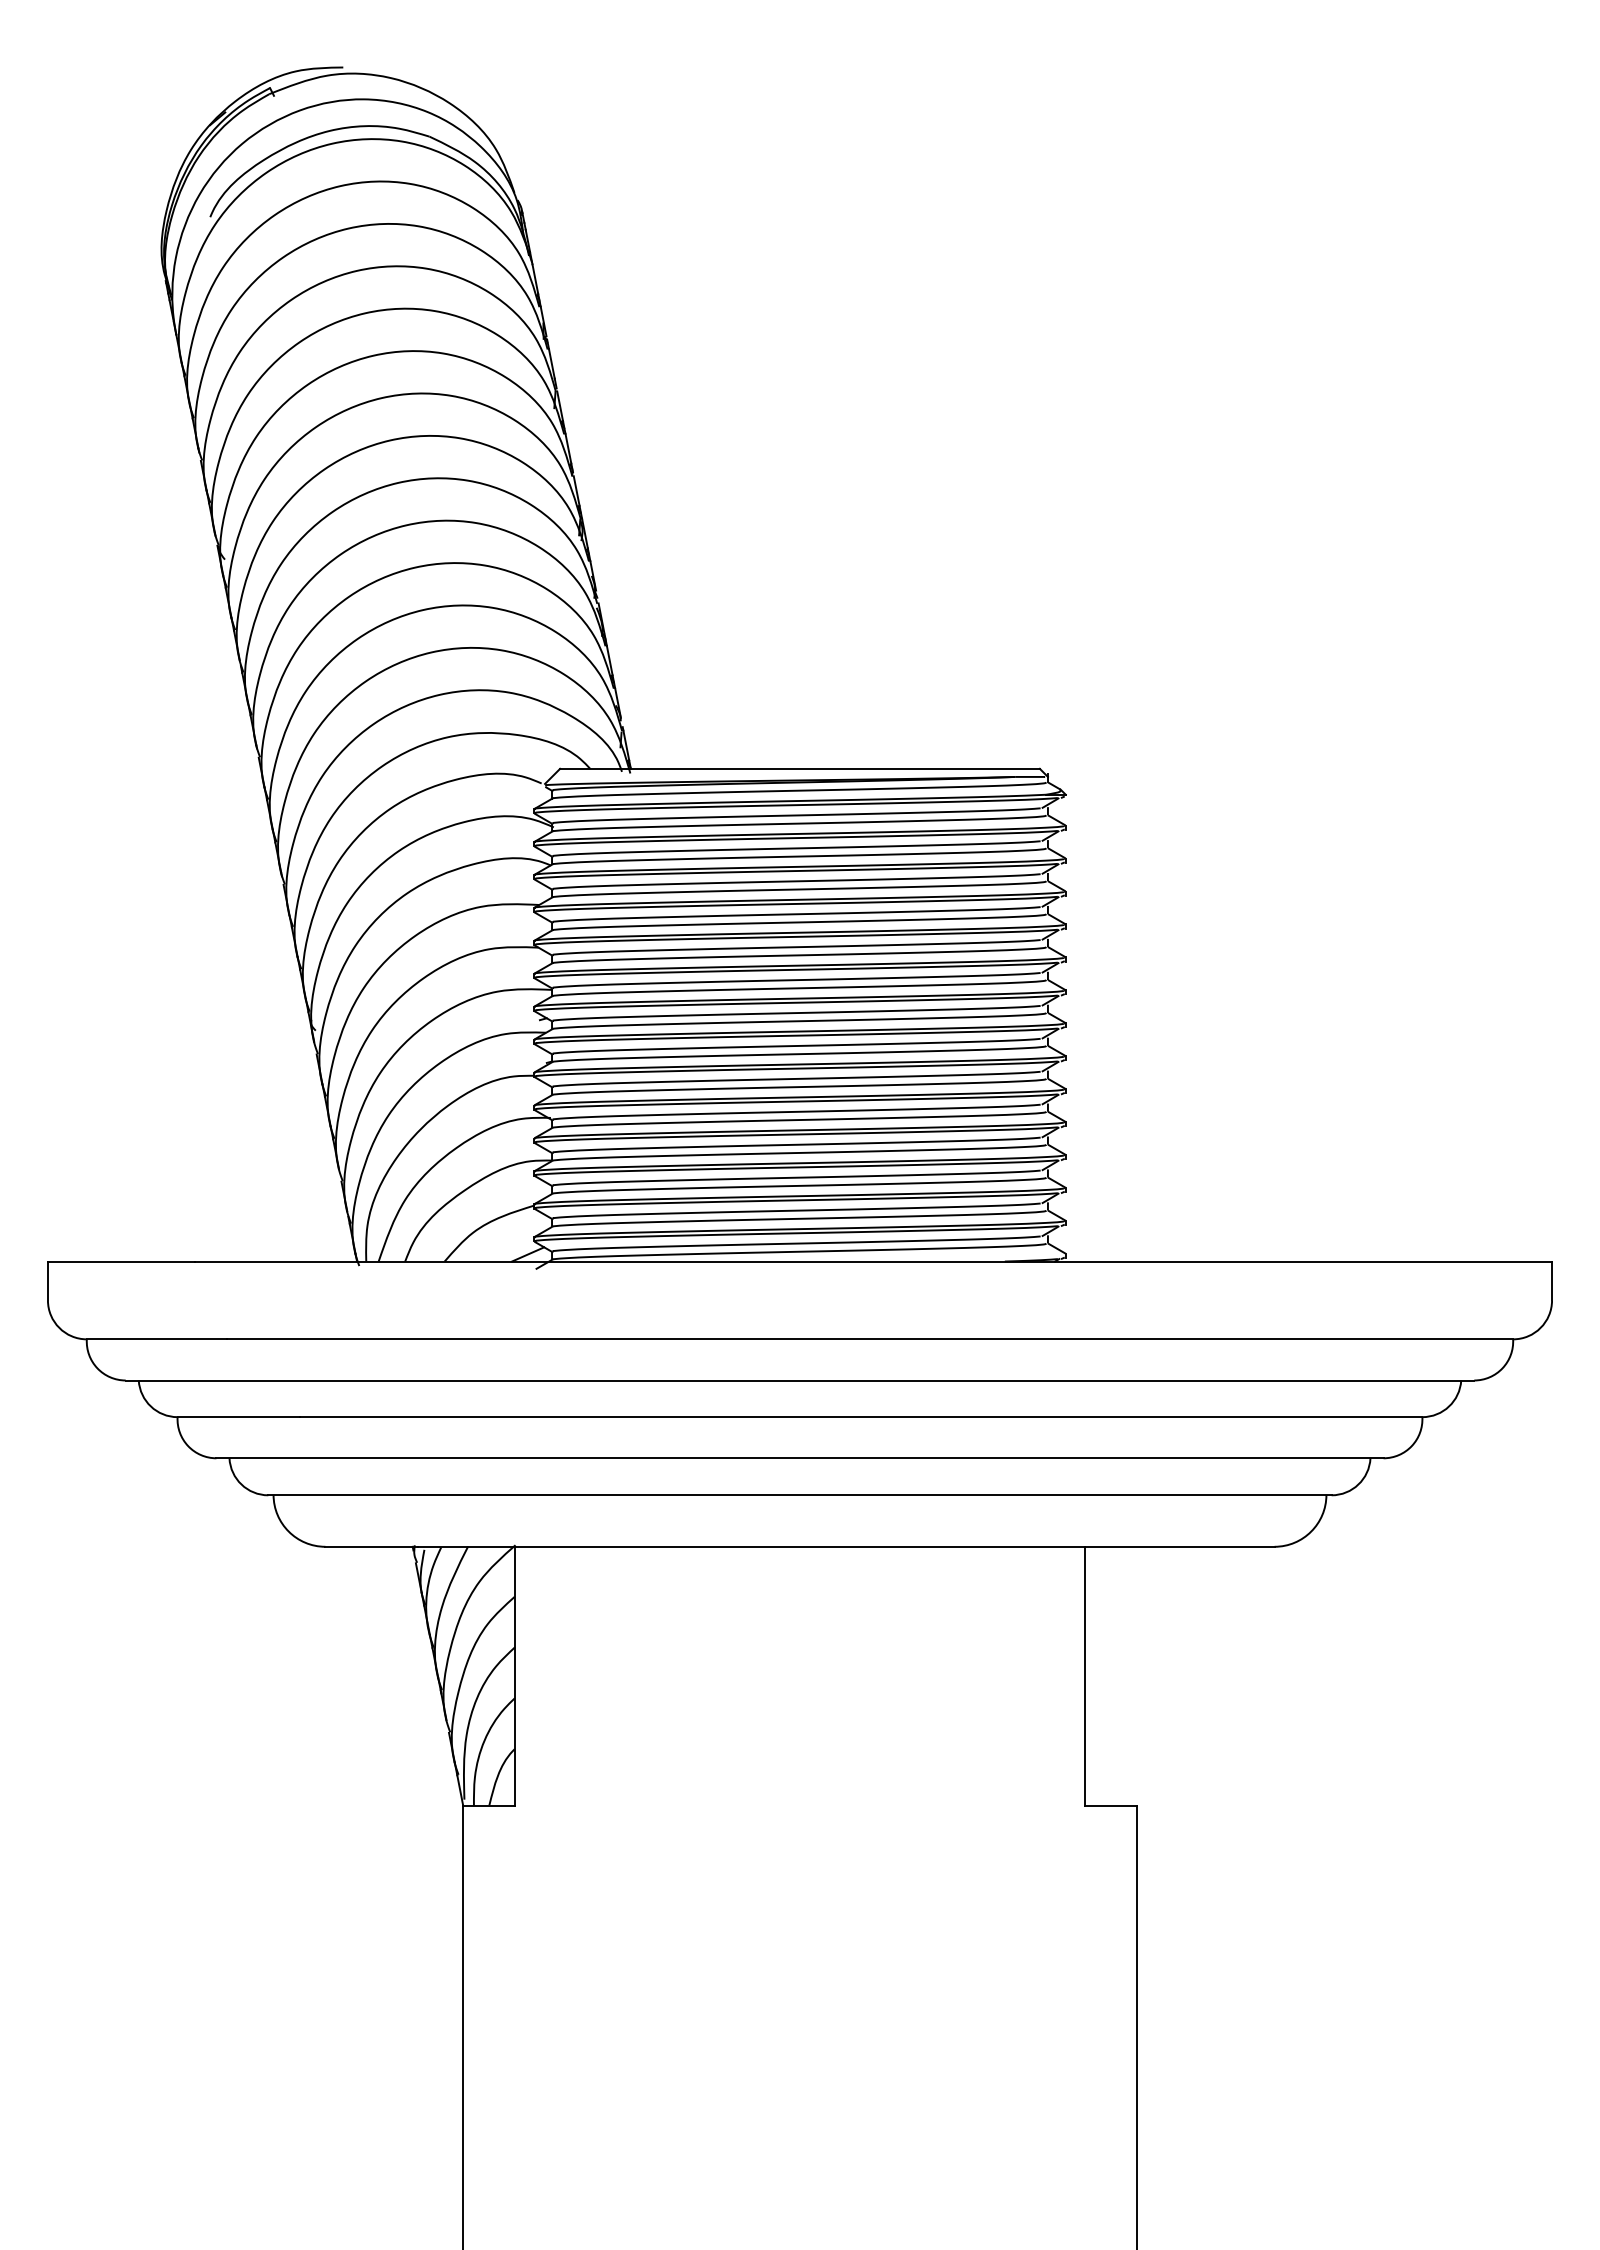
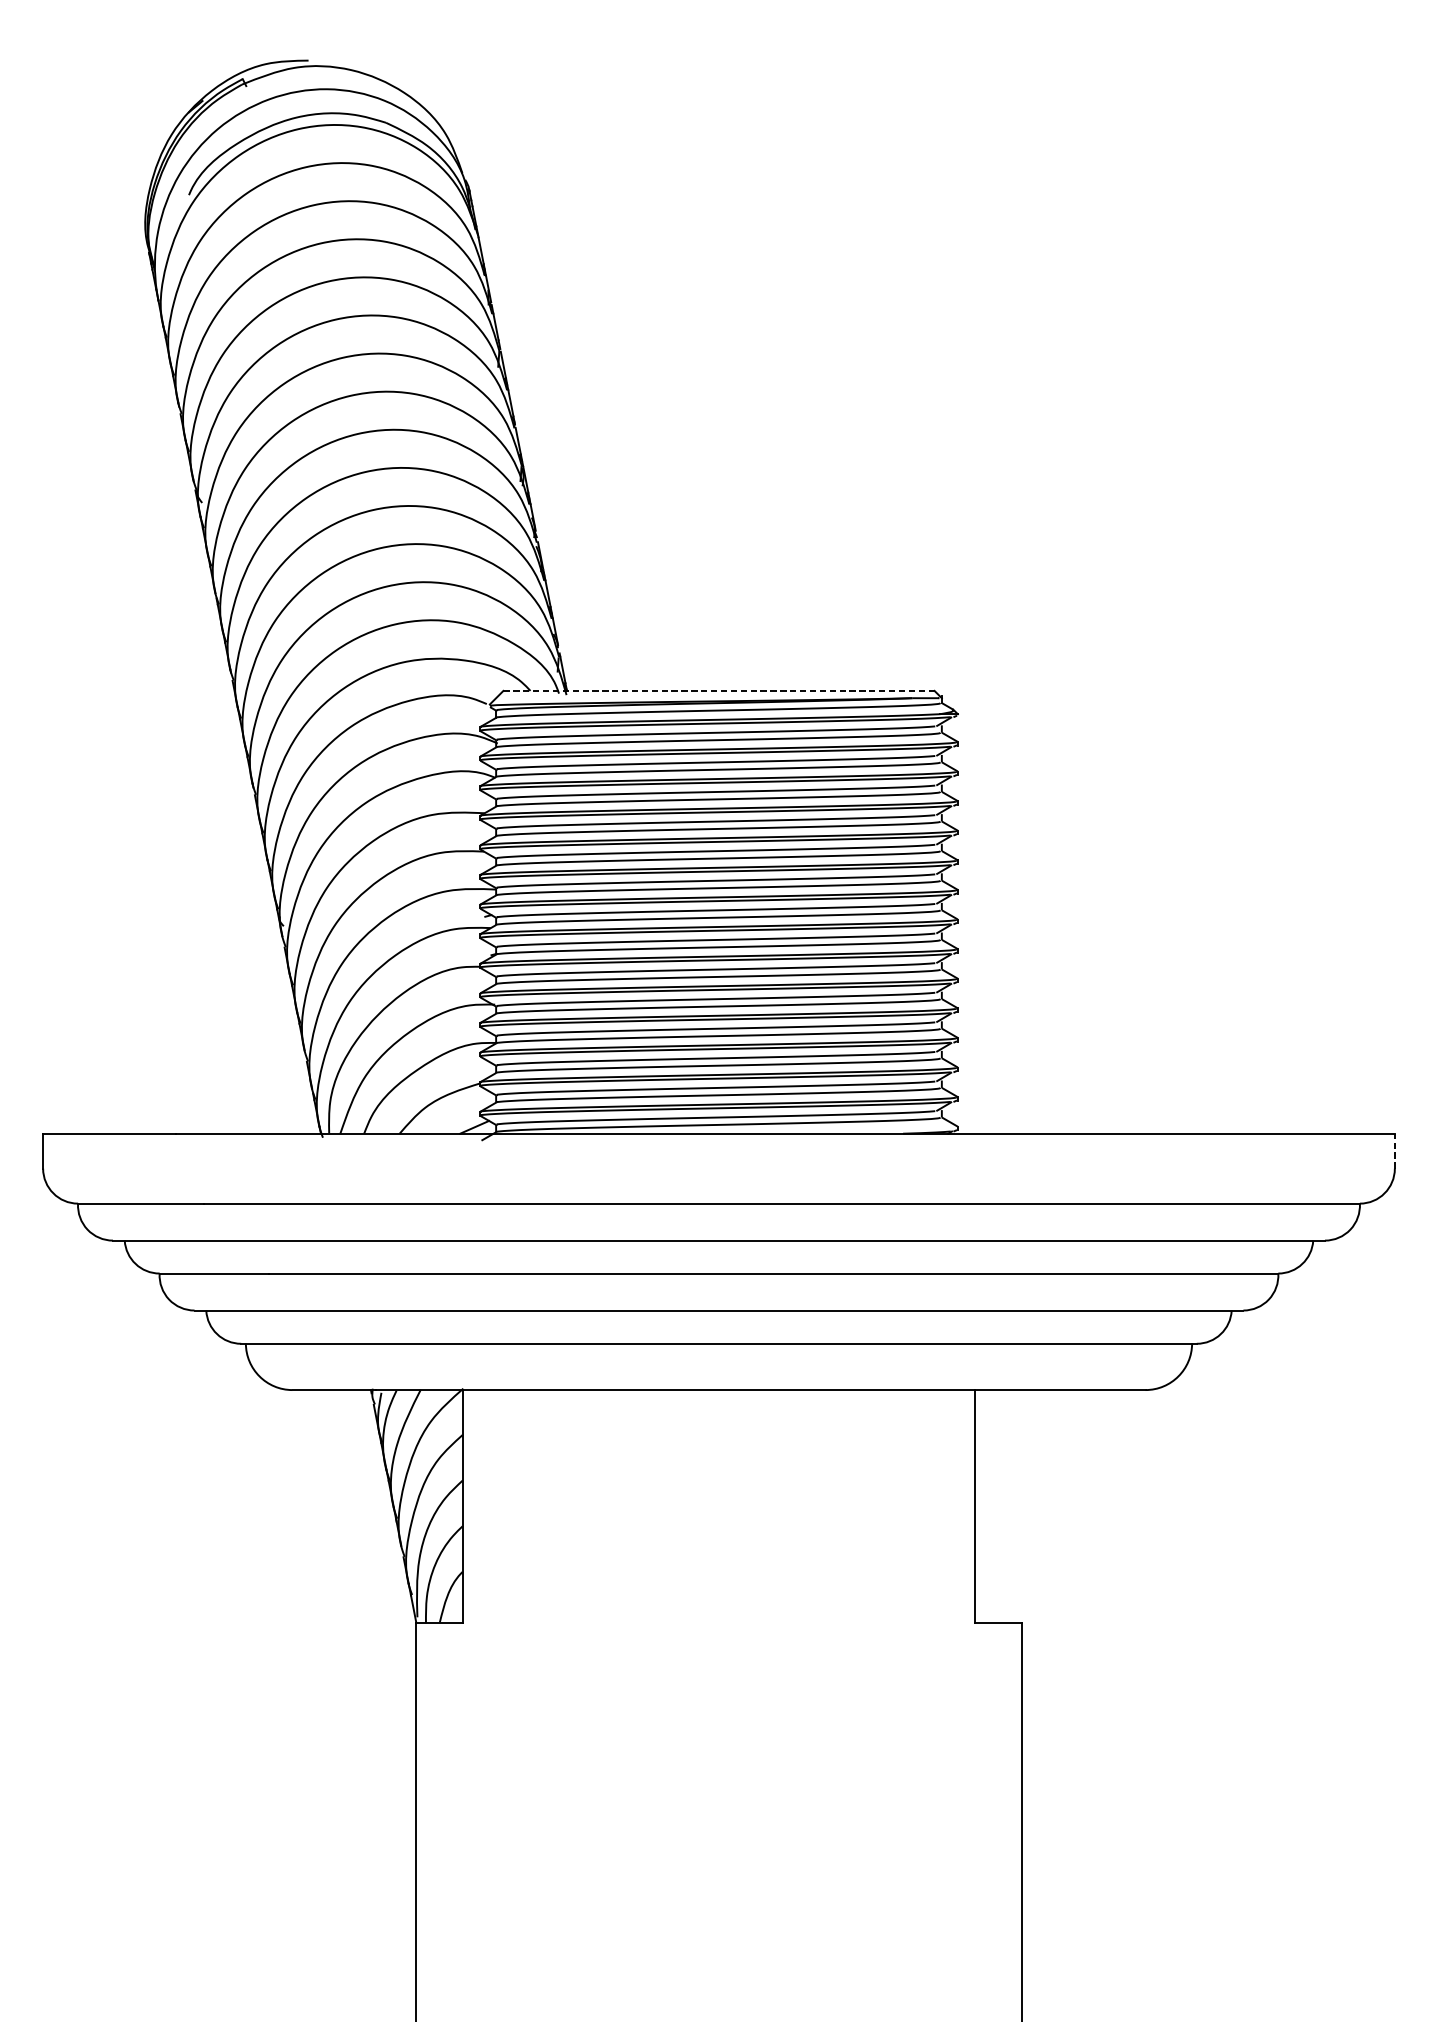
line: (800, 768) -> (719, 690), solid -> dashed
line: (1552, 1280) -> (1395, 1150), solid -> dashed

